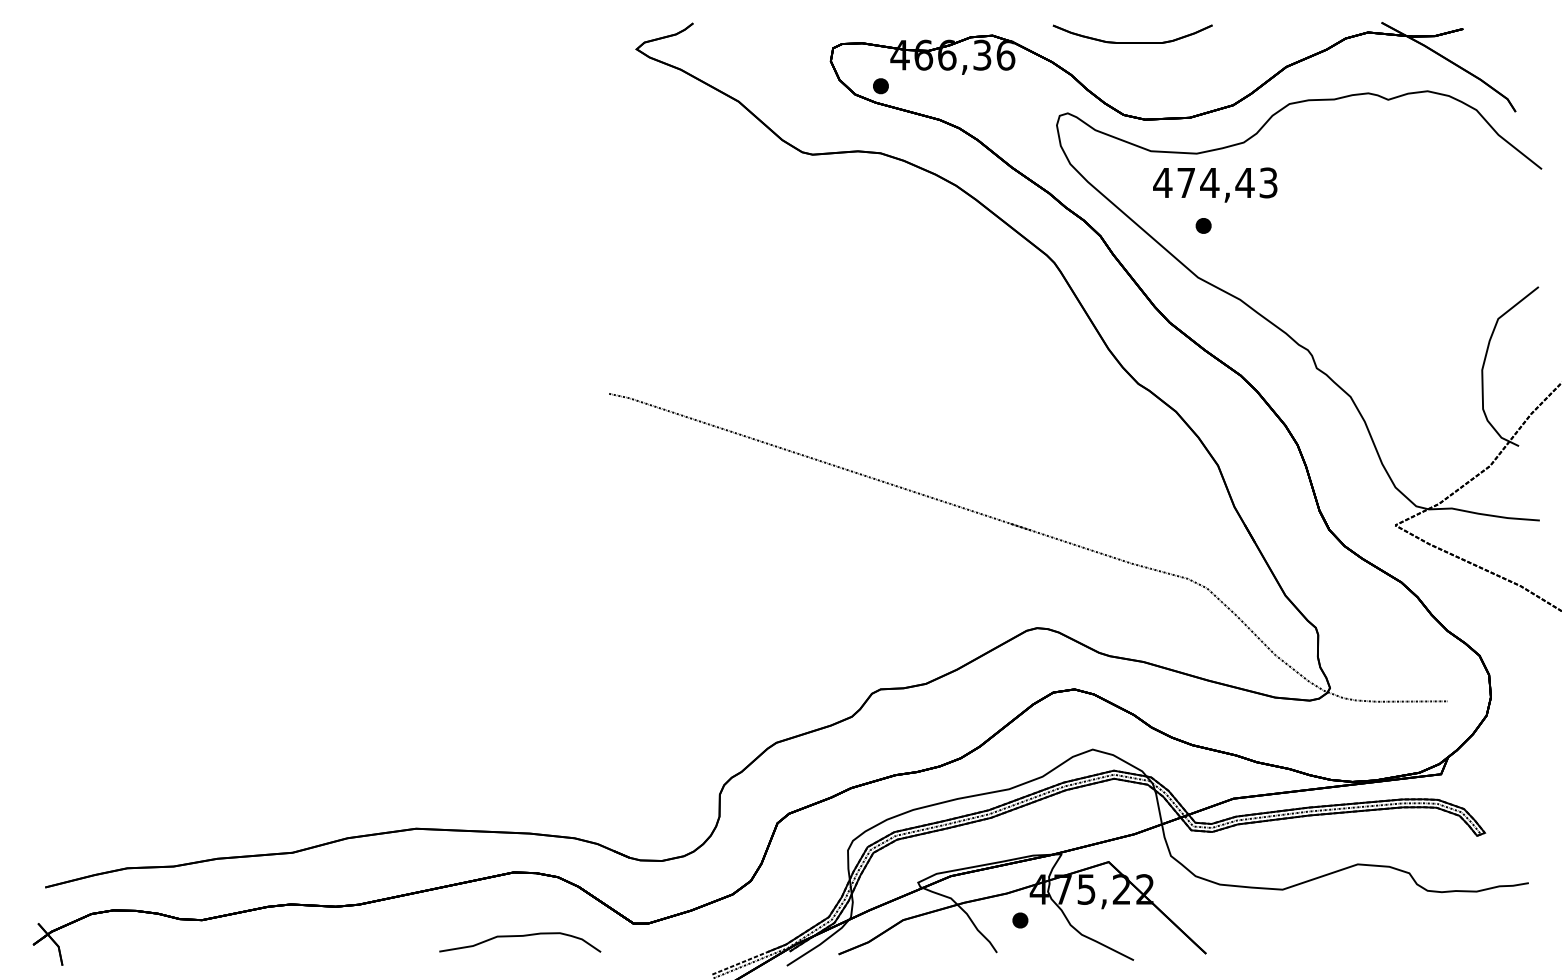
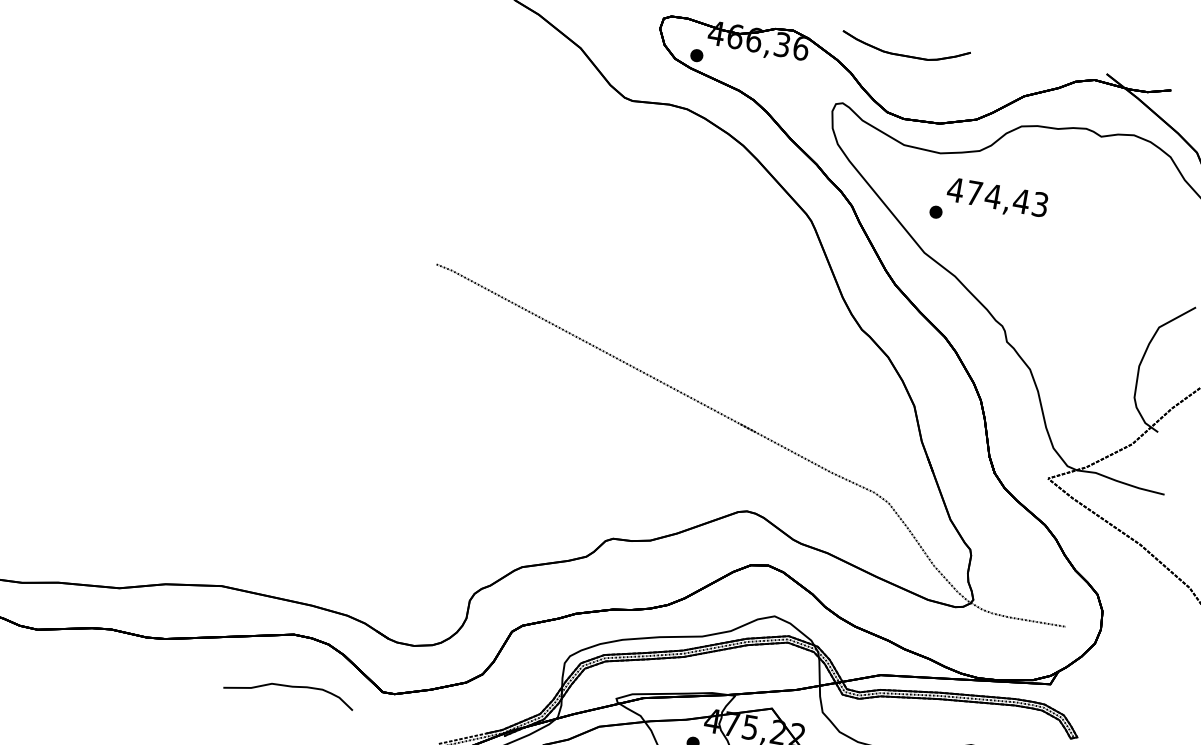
text: (1215, 184) -> (997, 198), moved

